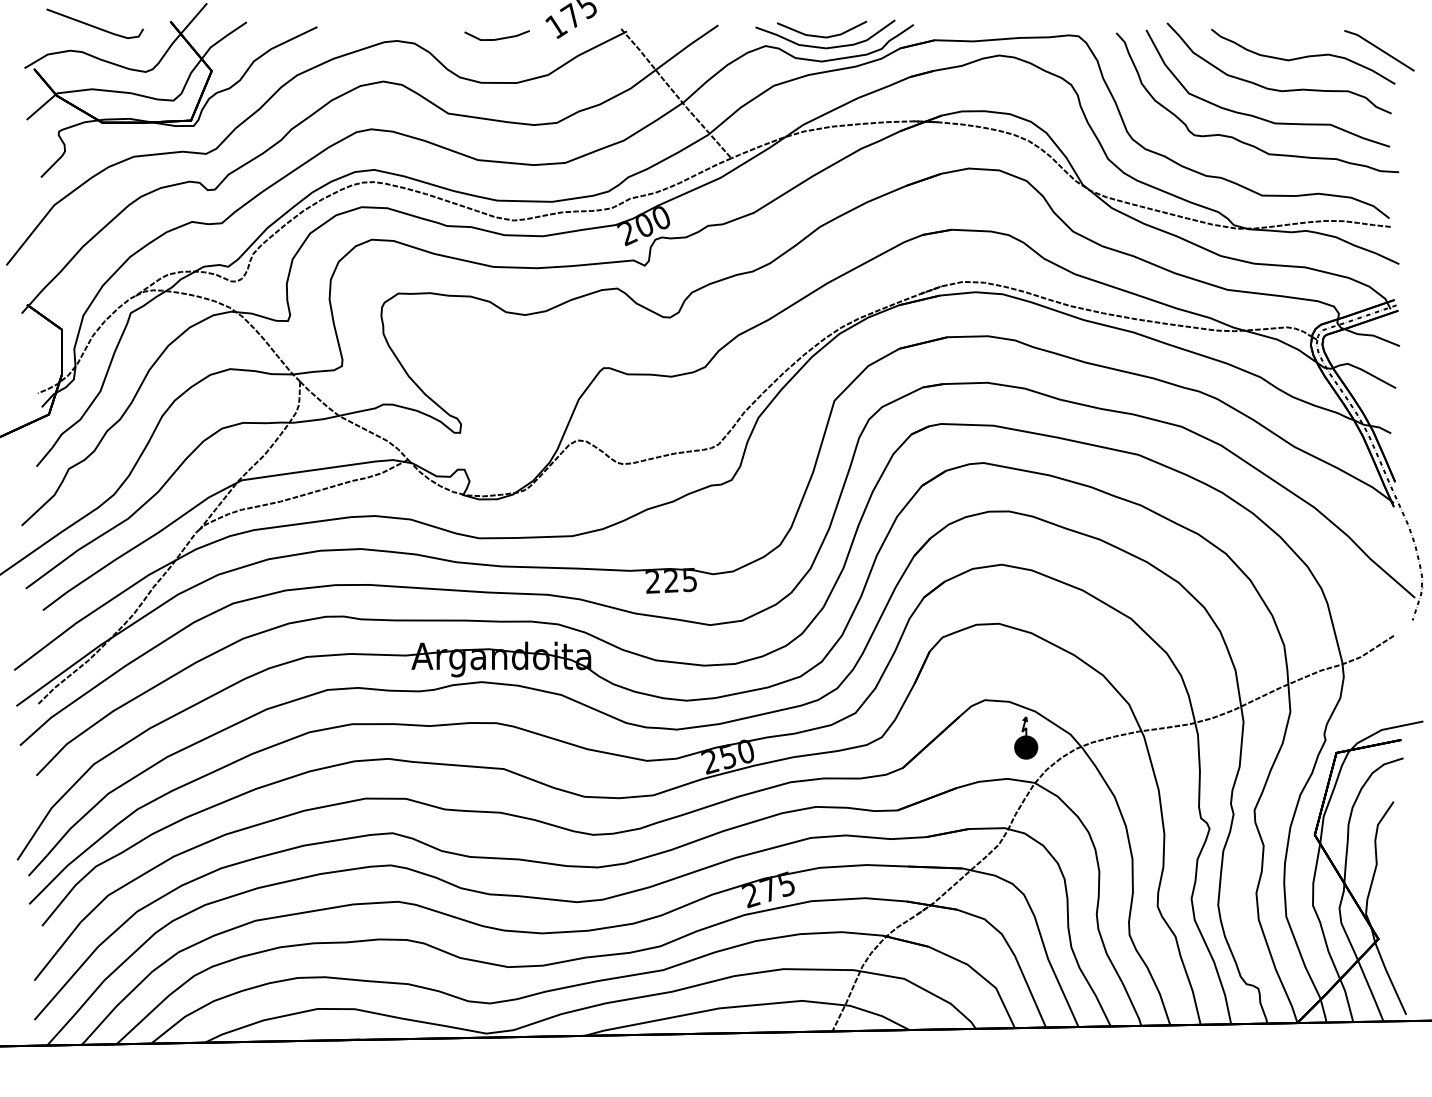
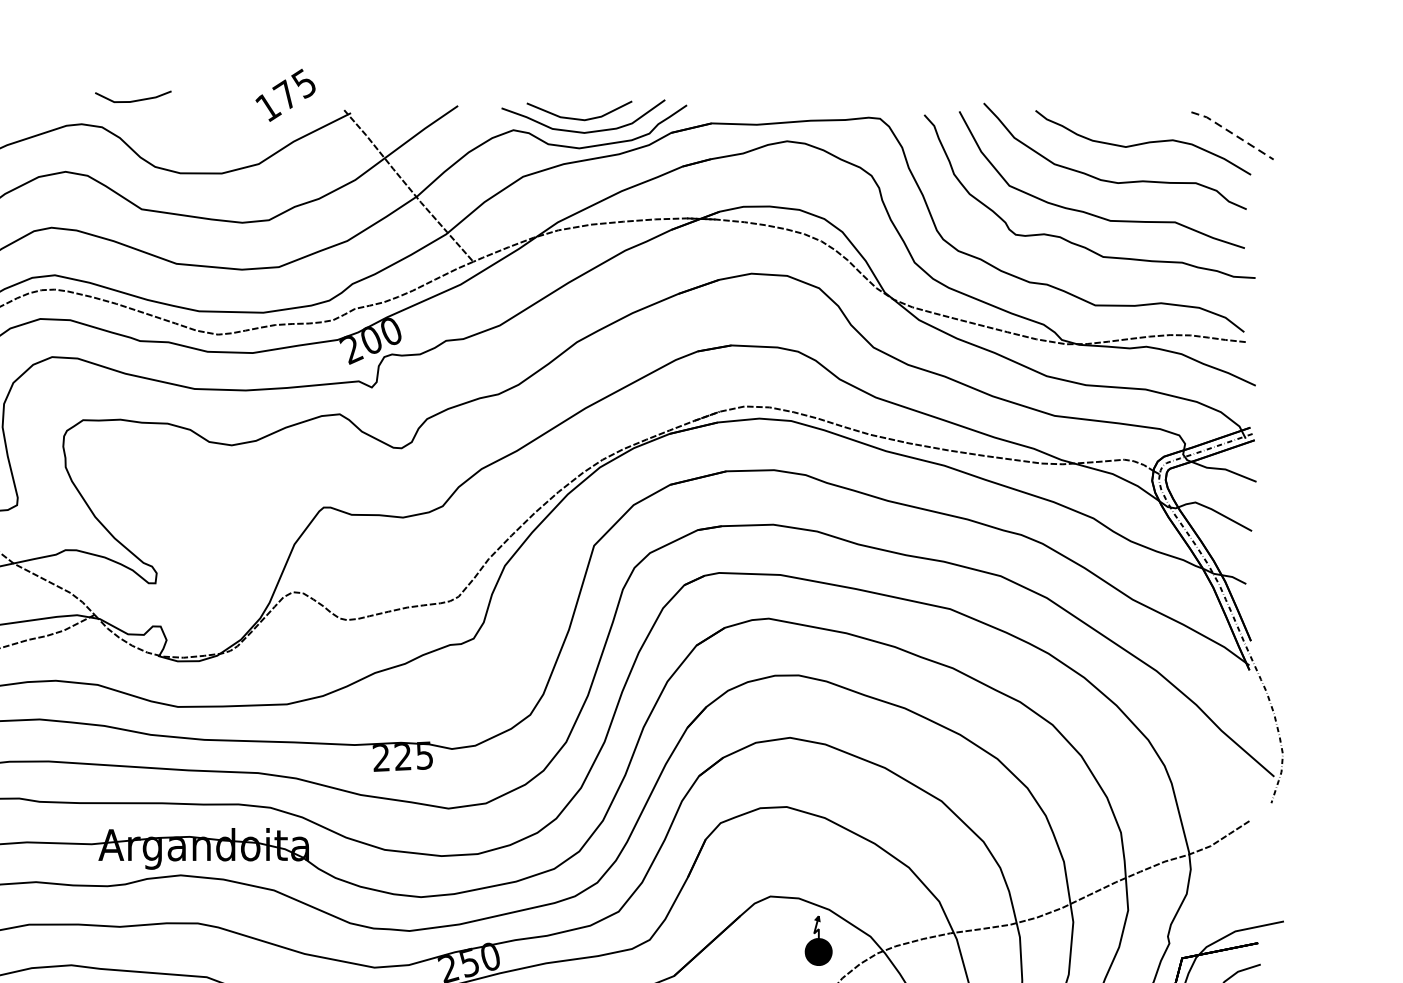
line: (496, 38) -> (132, 100), moved
line: (1380, 49) -> (1233, 134), solid -> dashed

